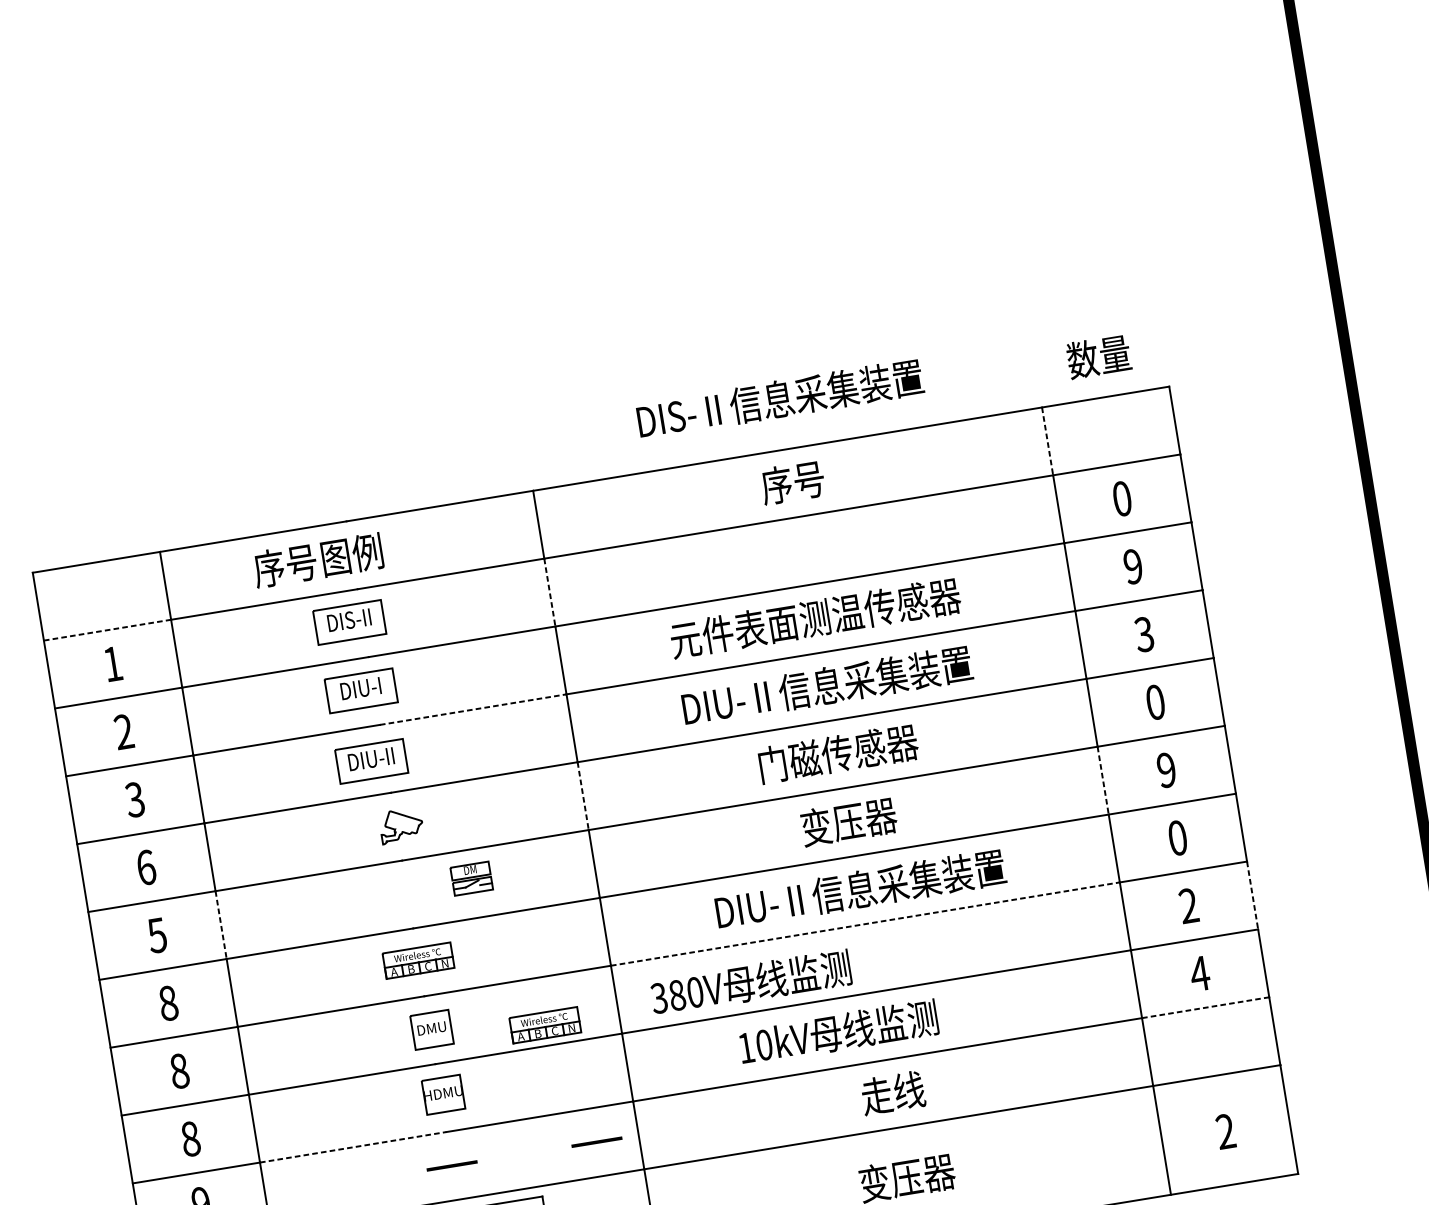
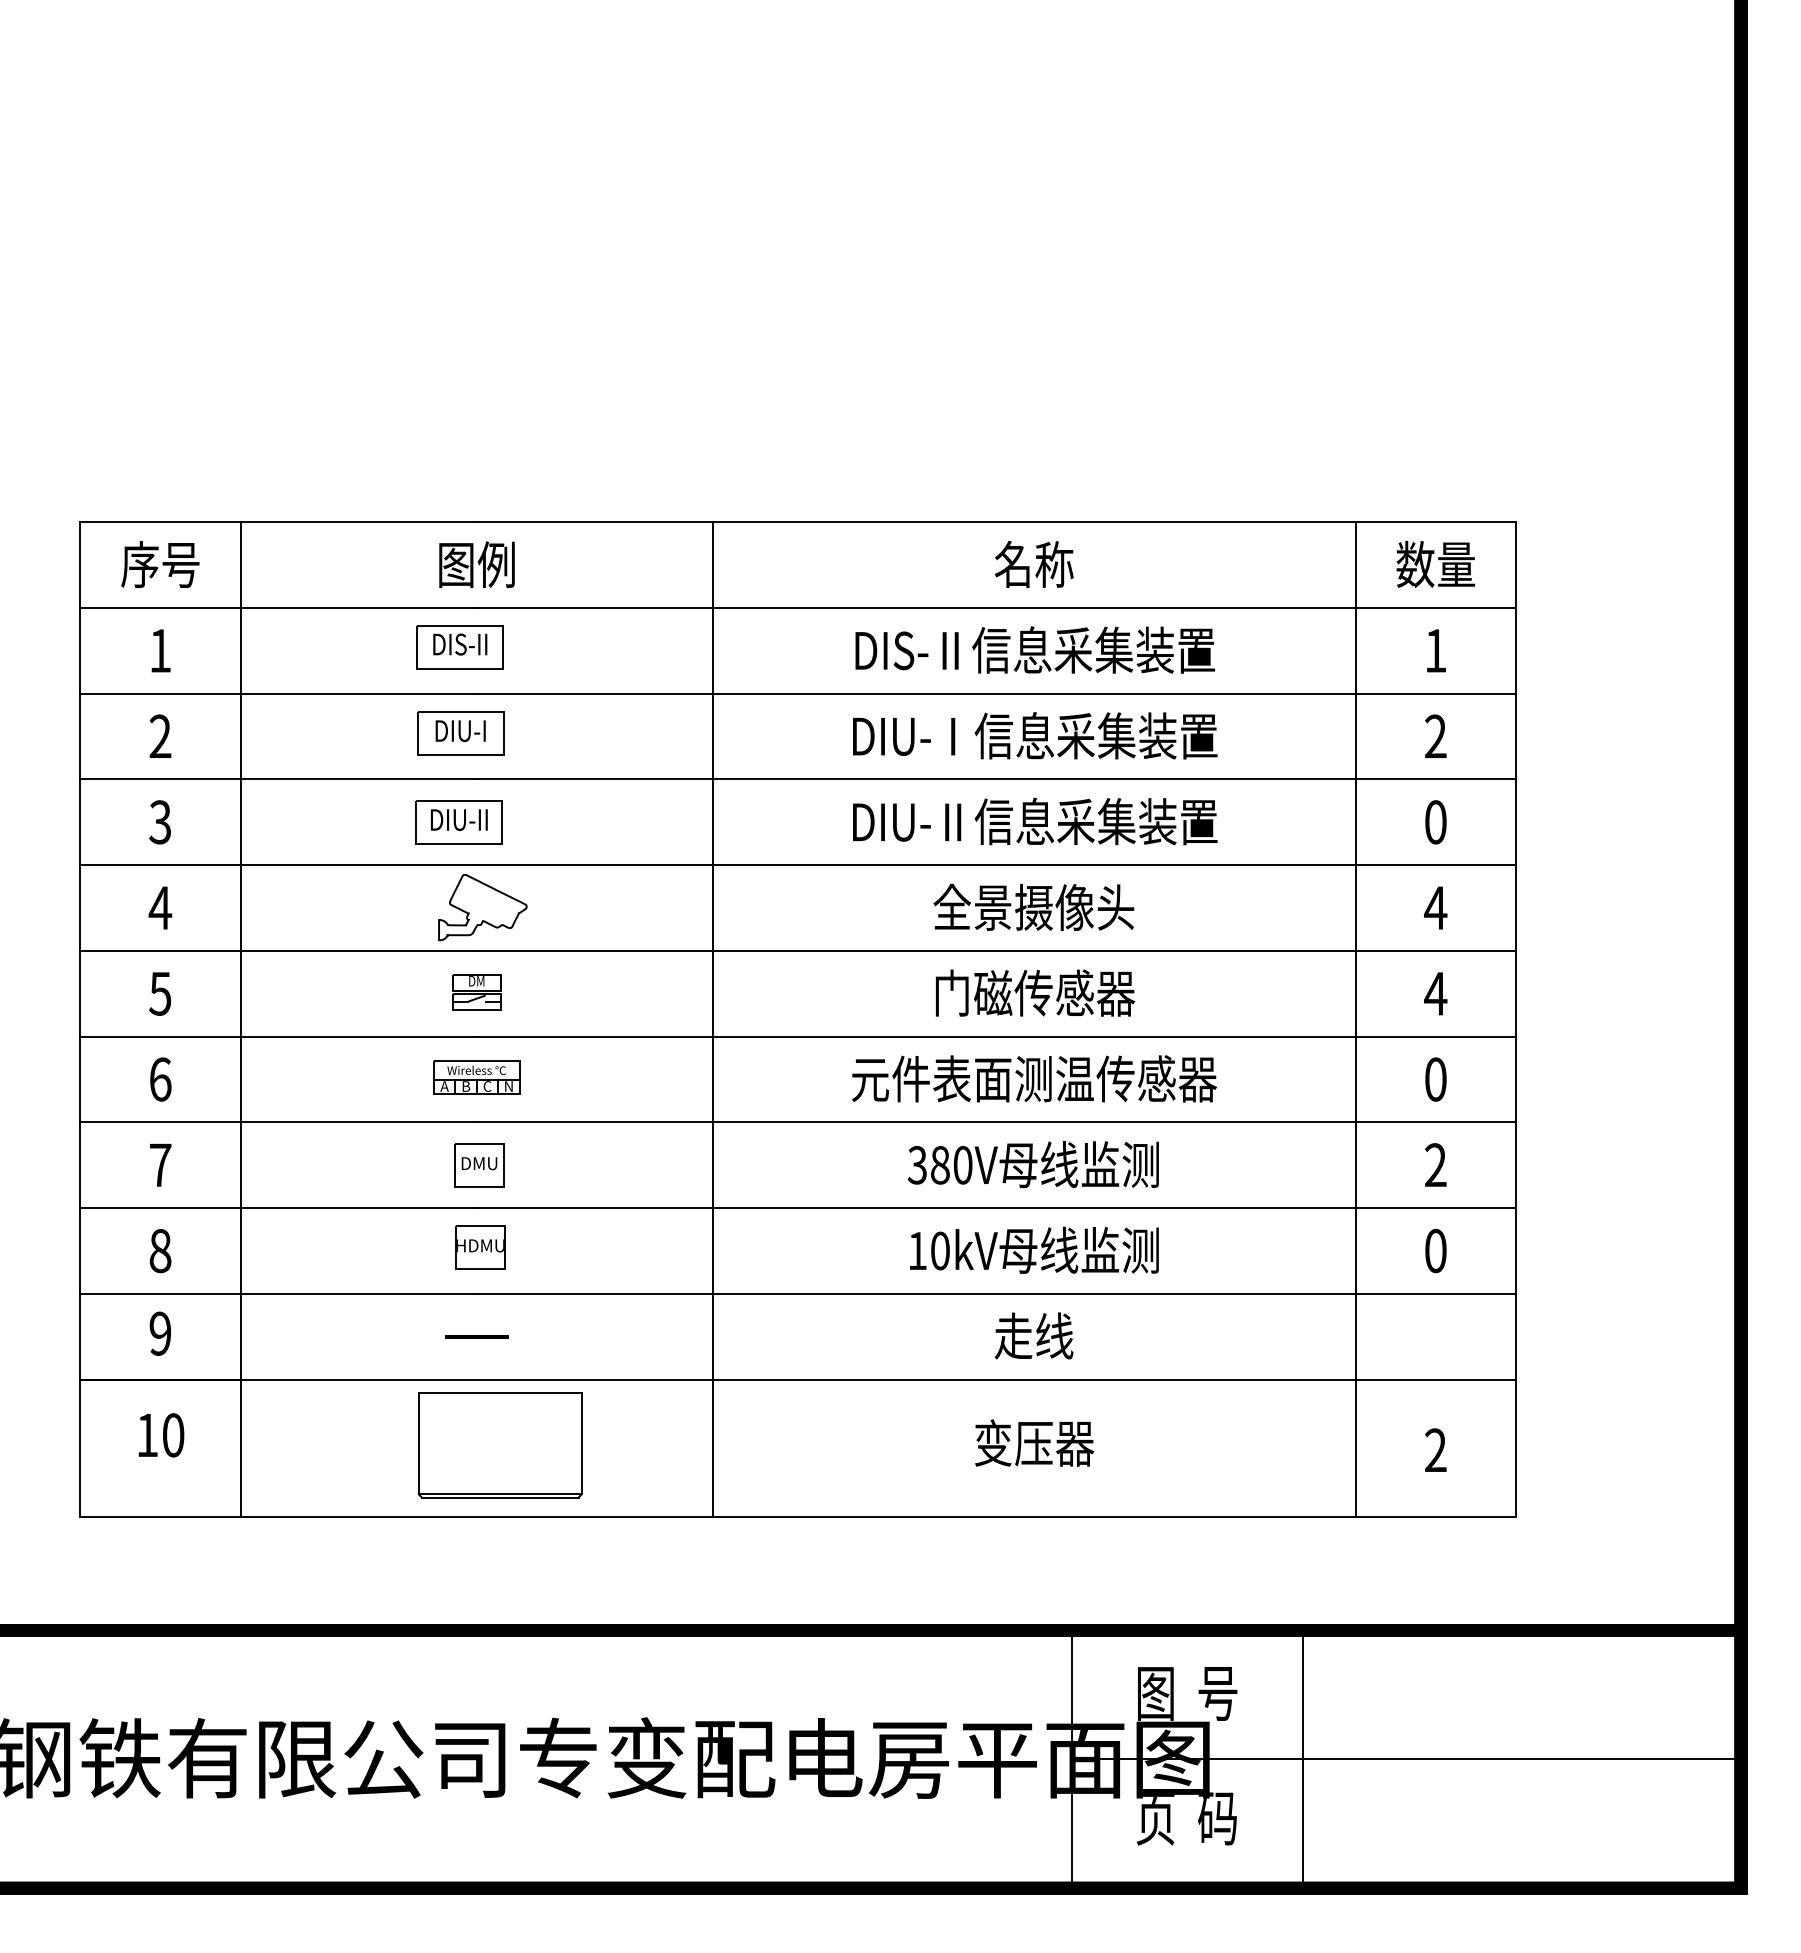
text: (1098, 356) -> (1435, 563), moved
text: (779, 398) -> (1034, 649), moved
line: (1047, 441) -> (1355, 565), dashed -> solid
text: (792, 482) -> (1033, 564), 序号 -> 名称
text: (1121, 498) -> (1435, 650), 0 -> 1
text: (285, 565) -> (160, 564), moved
text: (1133, 566) -> (1435, 736), 9 -> 2
line: (549, 592) -> (712, 650), dashed -> solid
text: (815, 617) -> (1034, 735), 元件表面测温传感器 -> DIU-Ⅰ信息采集装置
line: (108, 630) -> (161, 608), dashed -> solid
text: (1144, 634) -> (1435, 822), 3 -> 0
text: (1155, 702) -> (1435, 908), 0 -> 4
line: (473, 709) -> (594, 779), dashed -> solid
text: (837, 753) -> (1034, 906), 门磁传感器 -> 全景摄像头
text: (1166, 770) -> (1435, 993), 9 -> 4
line: (1103, 780) -> (1355, 993), dashed -> solid
line: (583, 796) -> (712, 908), dashed -> solid
text: (849, 821) -> (1035, 992), 变压器 -> 门磁传感器
part: (401, 825) -> (482, 907), size x1.67
text: (146, 868) -> (160, 908), 6 -> 4
part: (471, 878) -> (476, 992), moved
text: (860, 889) -> (1034, 1078), DIU-Ⅱ信息采集装置 -> 元件表面测温传感器
line: (1252, 895) -> (1516, 1165), dashed -> solid
line: (221, 924) -> (241, 993), dashed -> solid
line: (865, 924) -> (1034, 1122), dashed -> solid
text: (1199, 973) -> (1435, 1250), 4 -> 0
text: (750, 982) -> (1032, 1164), moved
text: (168, 1003) -> (160, 1079), 8 -> 6
line: (1206, 1007) -> (1436, 1293), dashed -> solid
part: (545, 1025) -> (619, 1182), removed
text: (838, 1031) -> (1034, 1249), moved
text: (179, 1071) -> (160, 1165), 8 -> 7
line: (596, 1142) -> (659, 1336), removed
line: (352, 1147) -> (358, 1293), dashed -> solid

